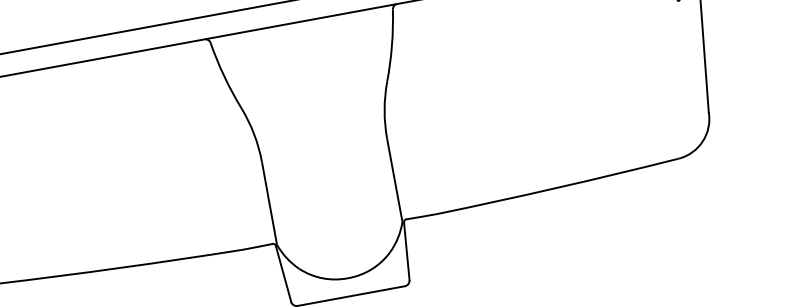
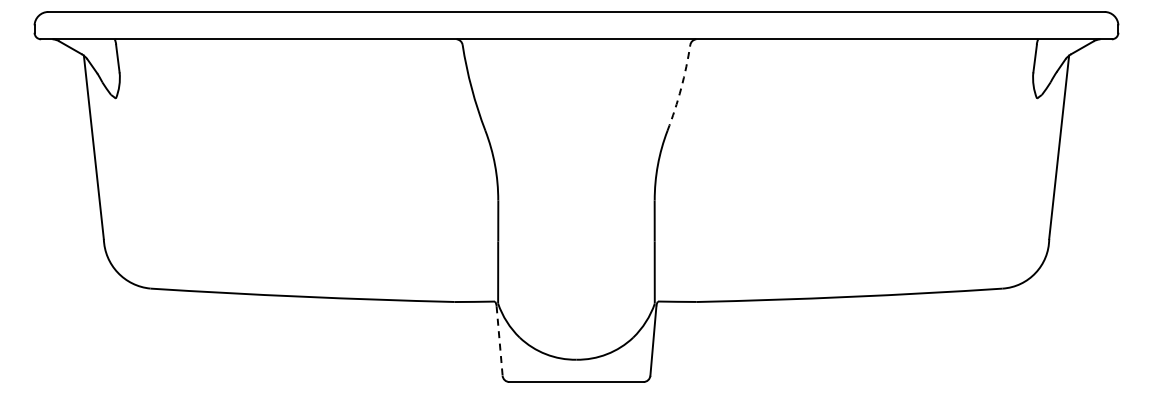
arc: (392, 45) -> (681, 88), solid -> dashed
line: (283, 274) -> (499, 341), solid -> dashed

